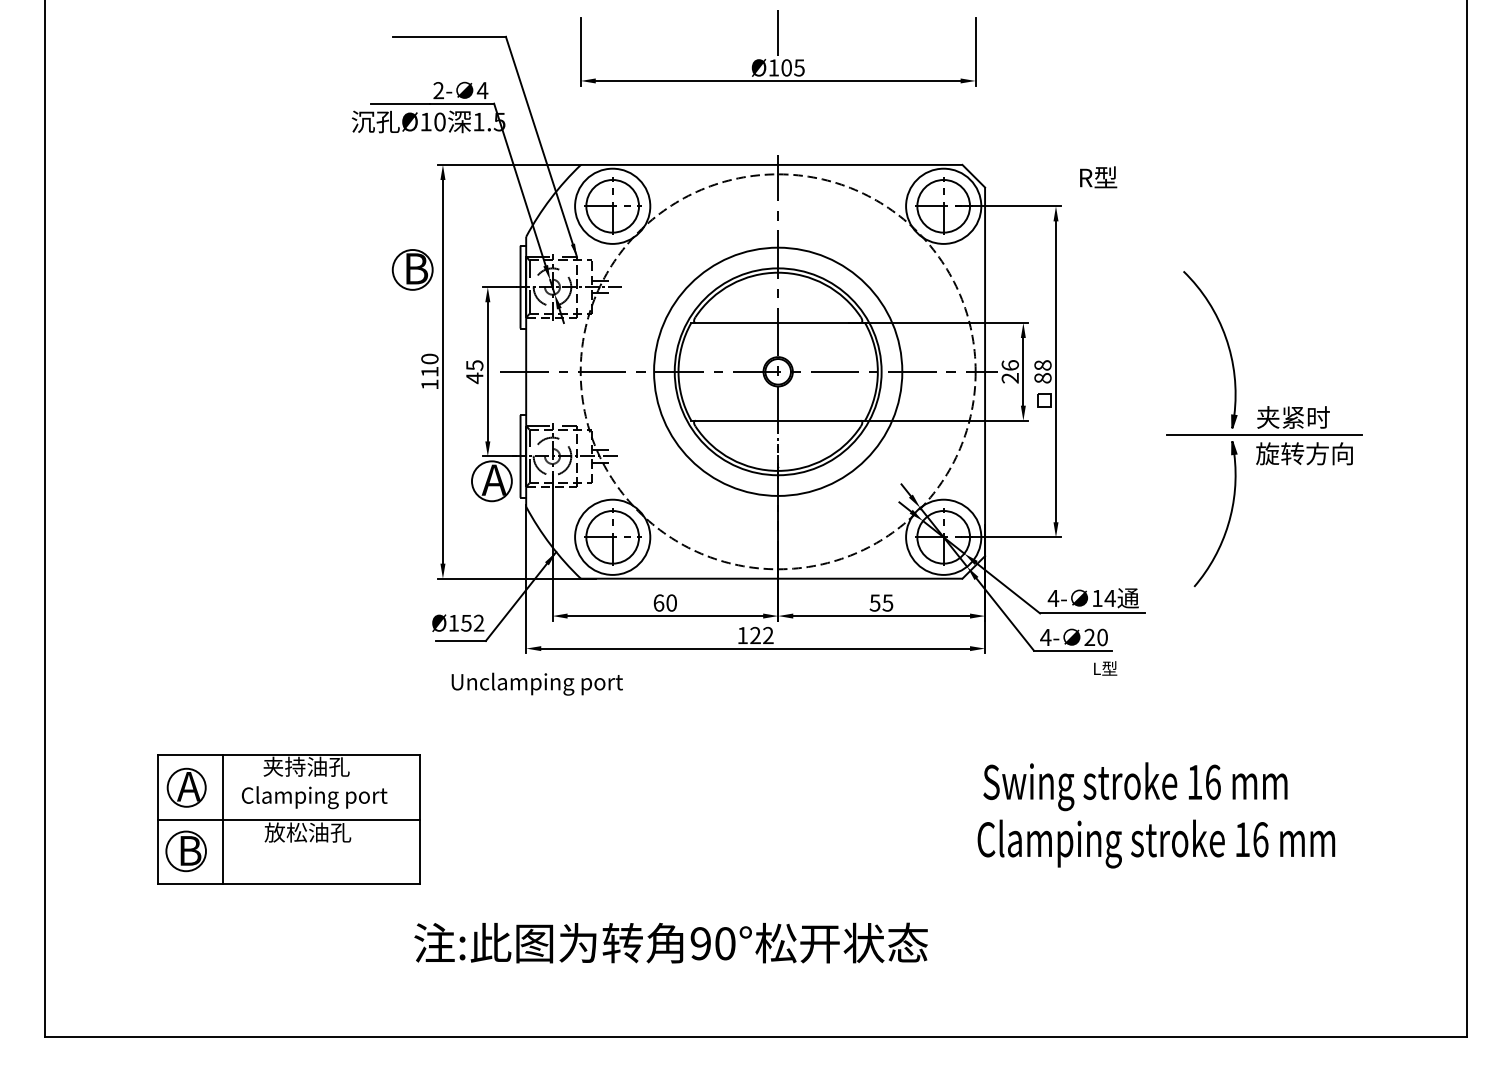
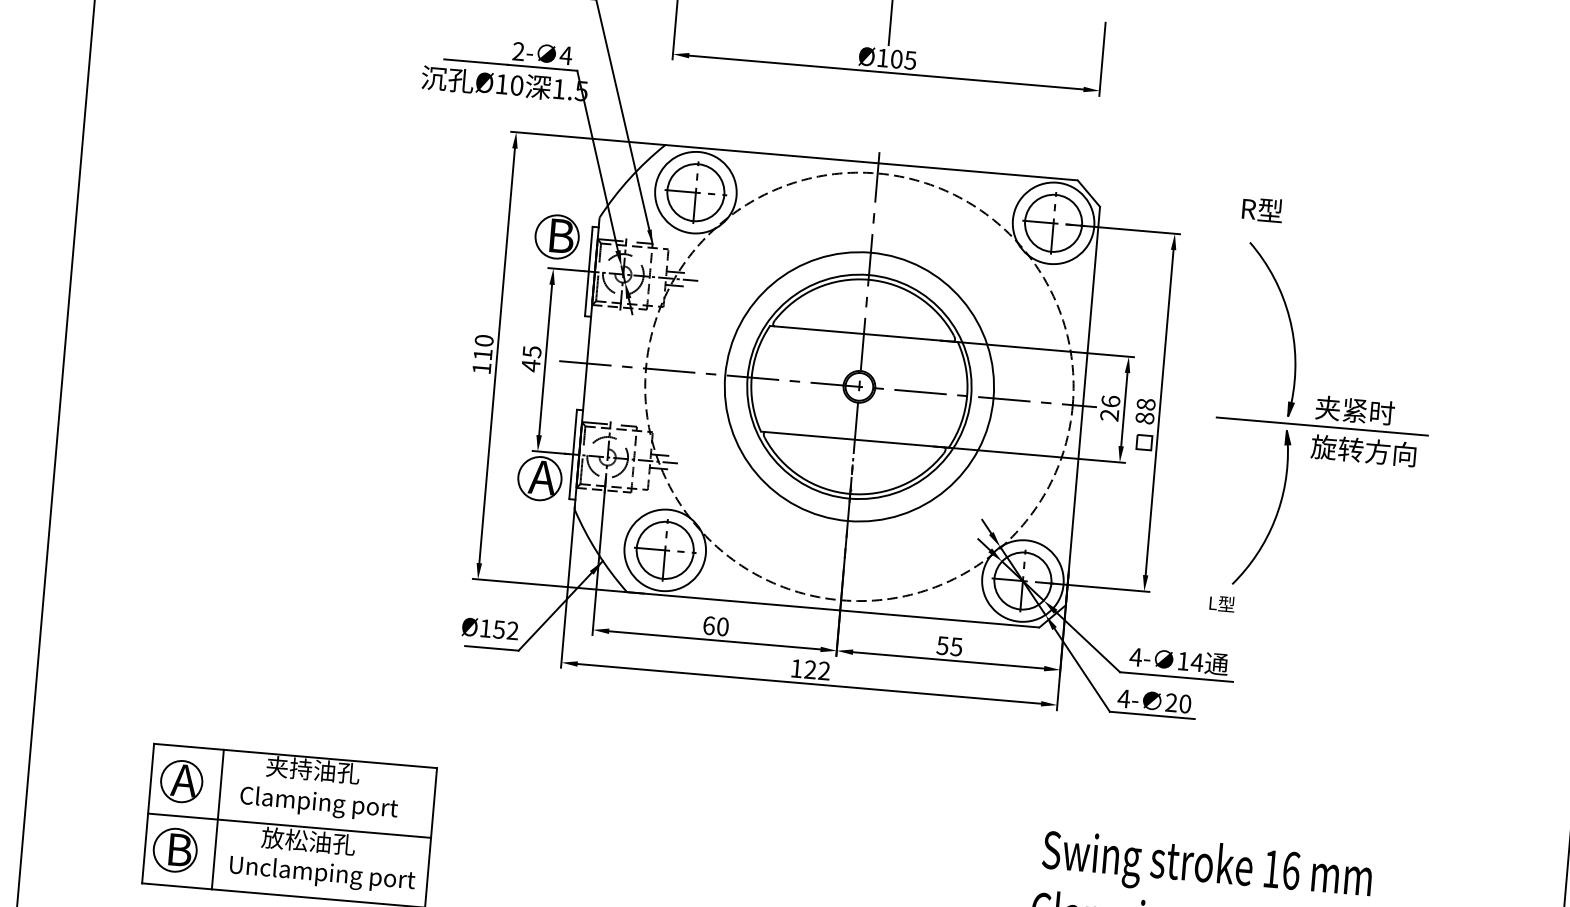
text: (1098, 177) -> (1262, 209), moved
part: (412, 269) -> (556, 236), moved
part: (1264, 429) -> (1322, 420), moved
text: (1105, 668) -> (1222, 603), moved
text: (536, 683) -> (321, 873), moved

